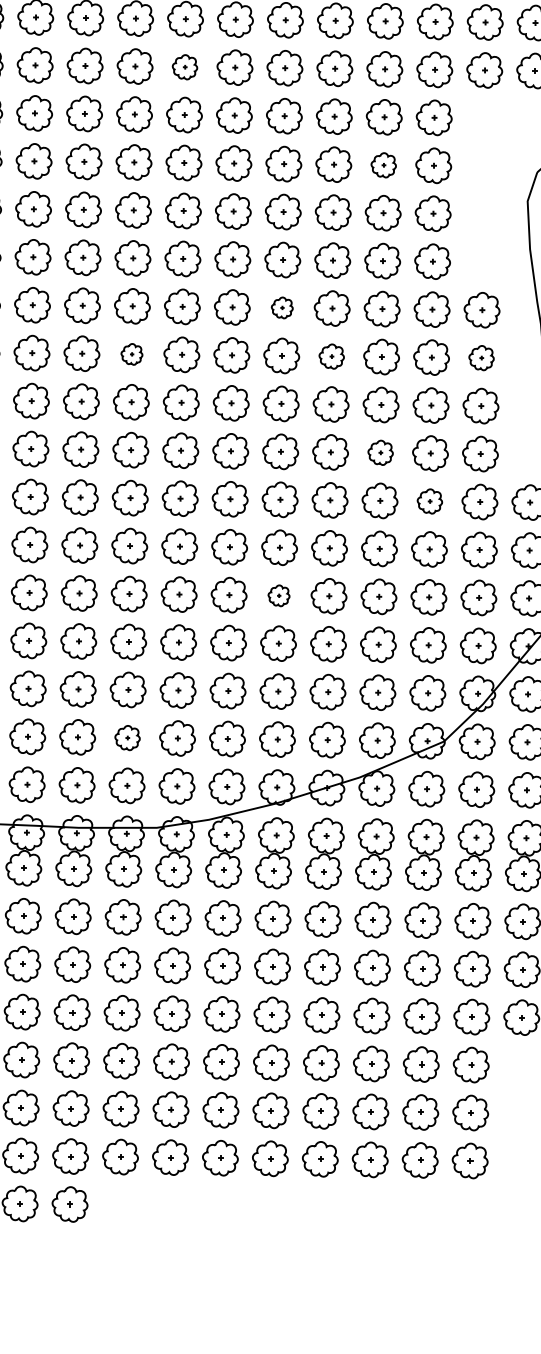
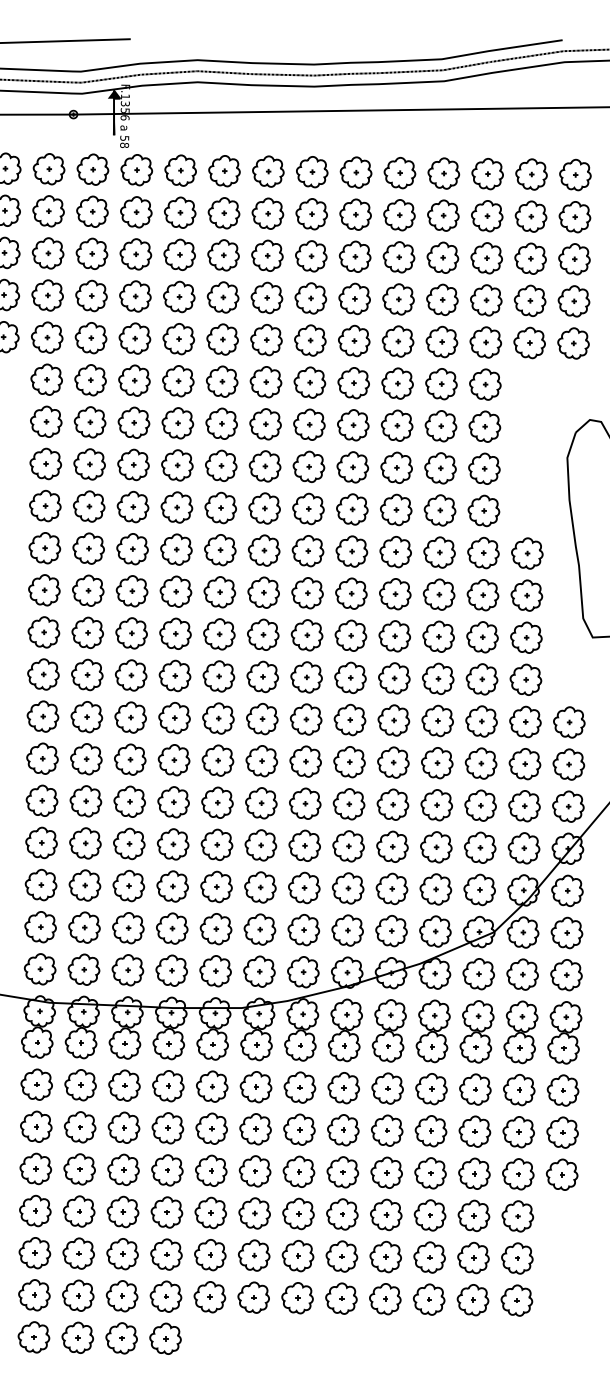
part: (185, 67) -> (266, 340), size x1.43
part: (383, 165) -> (440, 426), size x1.43
part: (281, 307) -> (351, 551), size x1.67
part: (131, 354) -> (219, 592), size x1.67
part: (331, 356) -> (395, 594), size x1.43
part: (481, 357) -> (526, 595), size x1.43
part: (380, 452) -> (438, 678), size x1.43
part: (429, 501) -> (481, 721), size x1.43
part: (278, 596) -> (348, 804), size x1.67
part: (126, 738) -> (215, 929), size x1.43

